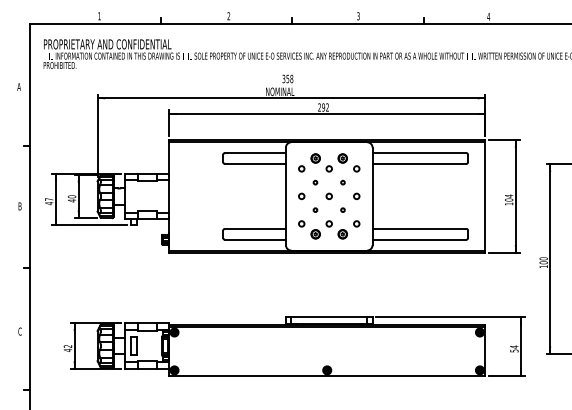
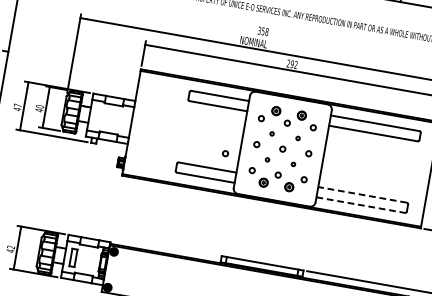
circle: (270, 211) -> (224, 153), added
line: (419, 228) -> (362, 194), solid -> dashed
line: (419, 239) -> (360, 204), solid -> dashed

